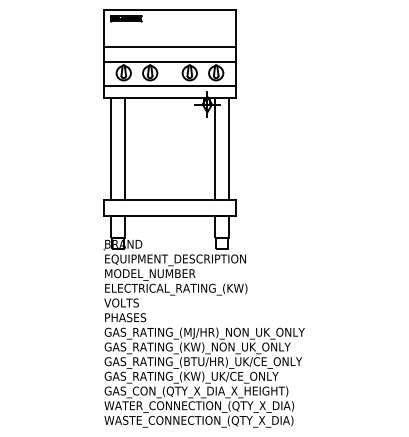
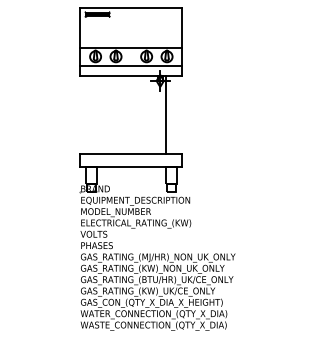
line: (170, 47) -> (131, 36), removed
line: (110, 147) -> (85, 114), removed
line: (124, 147) -> (96, 114), removed
line: (228, 147) -> (176, 114), removed

